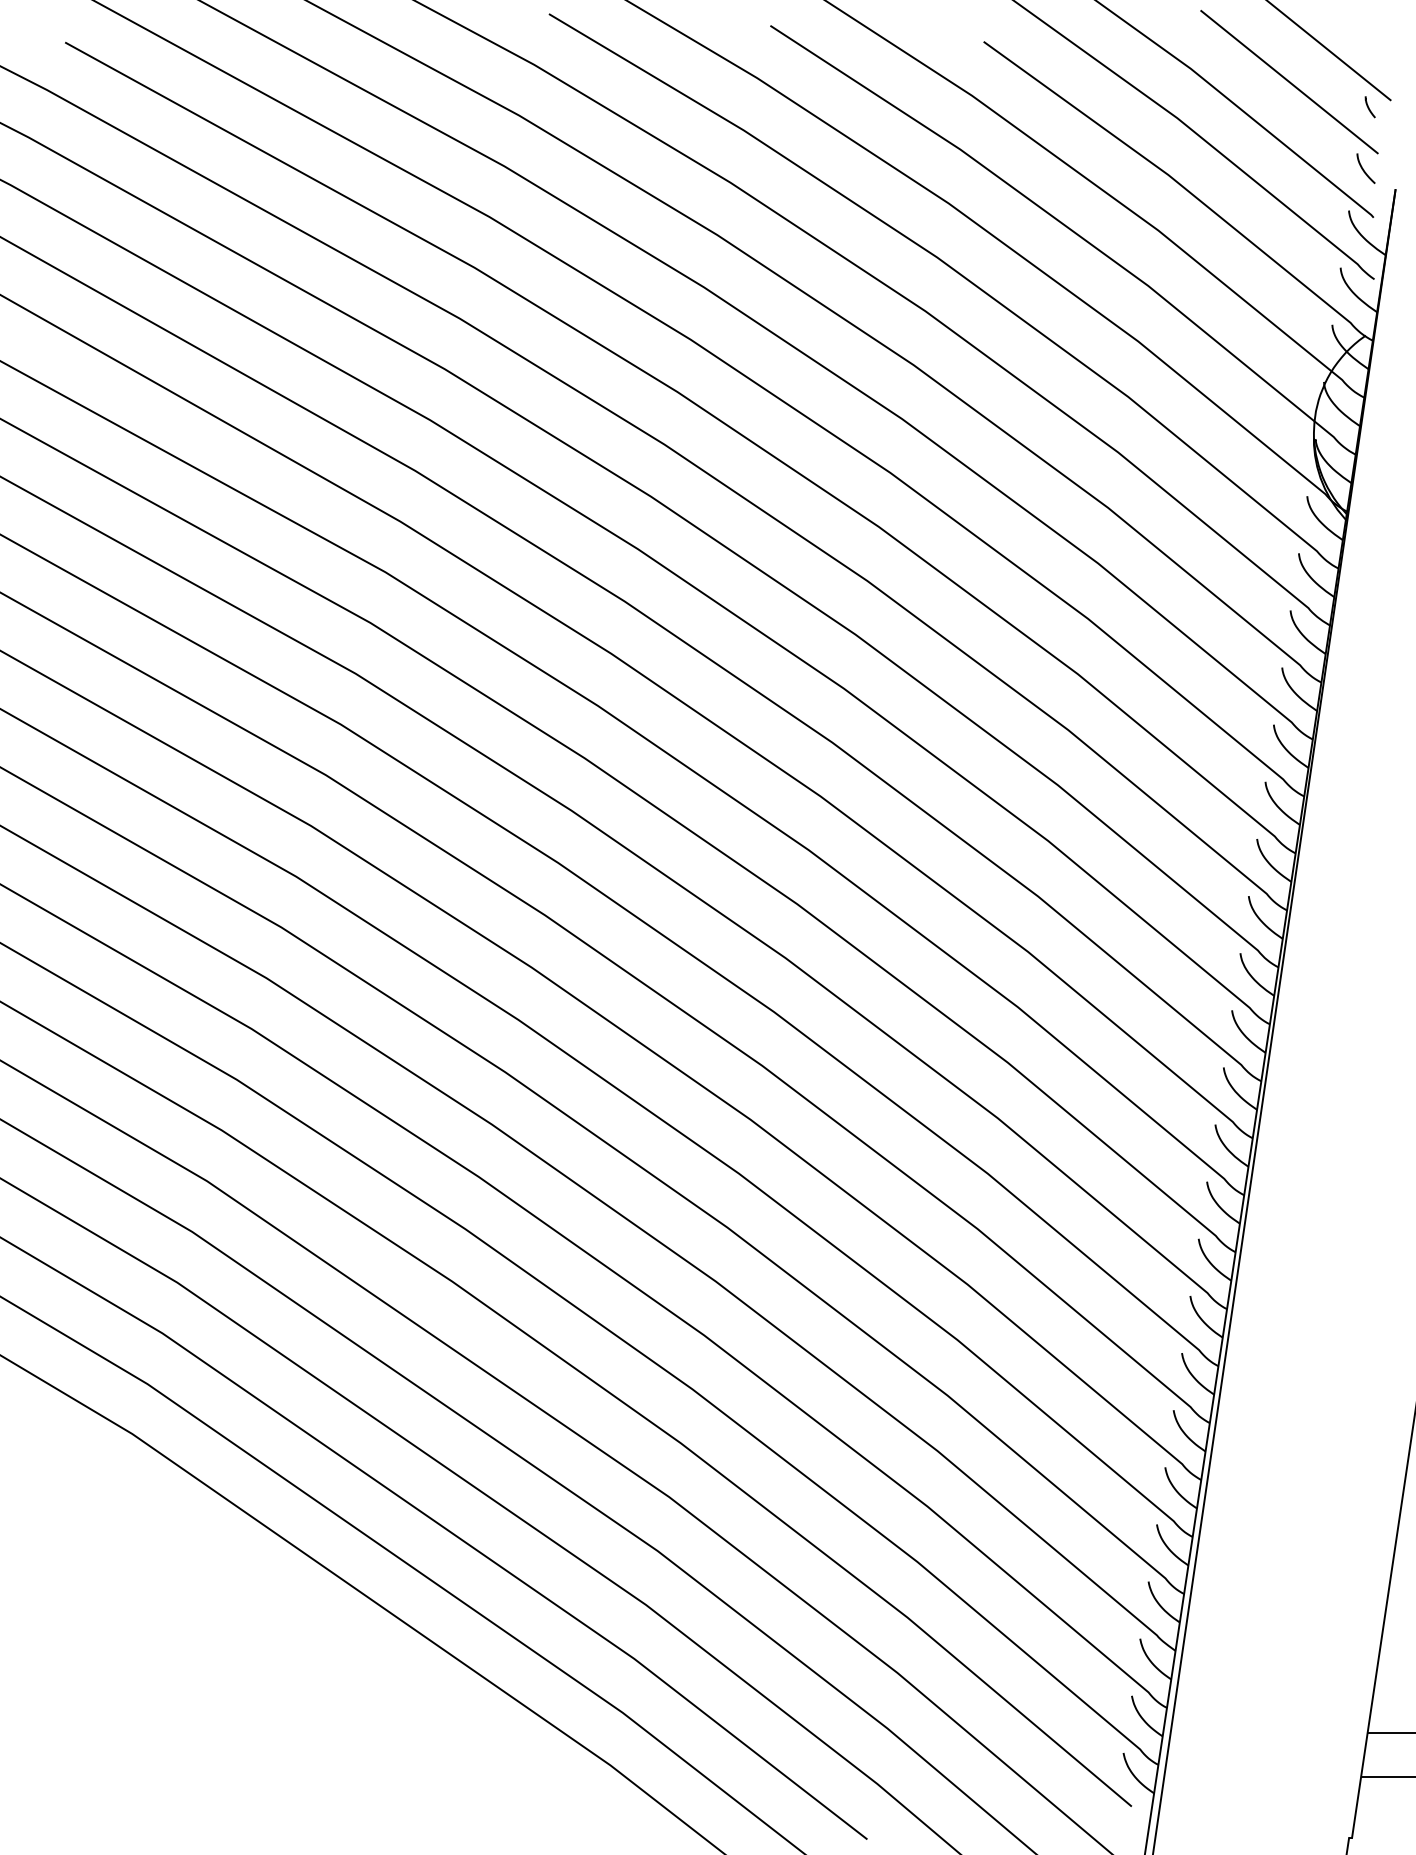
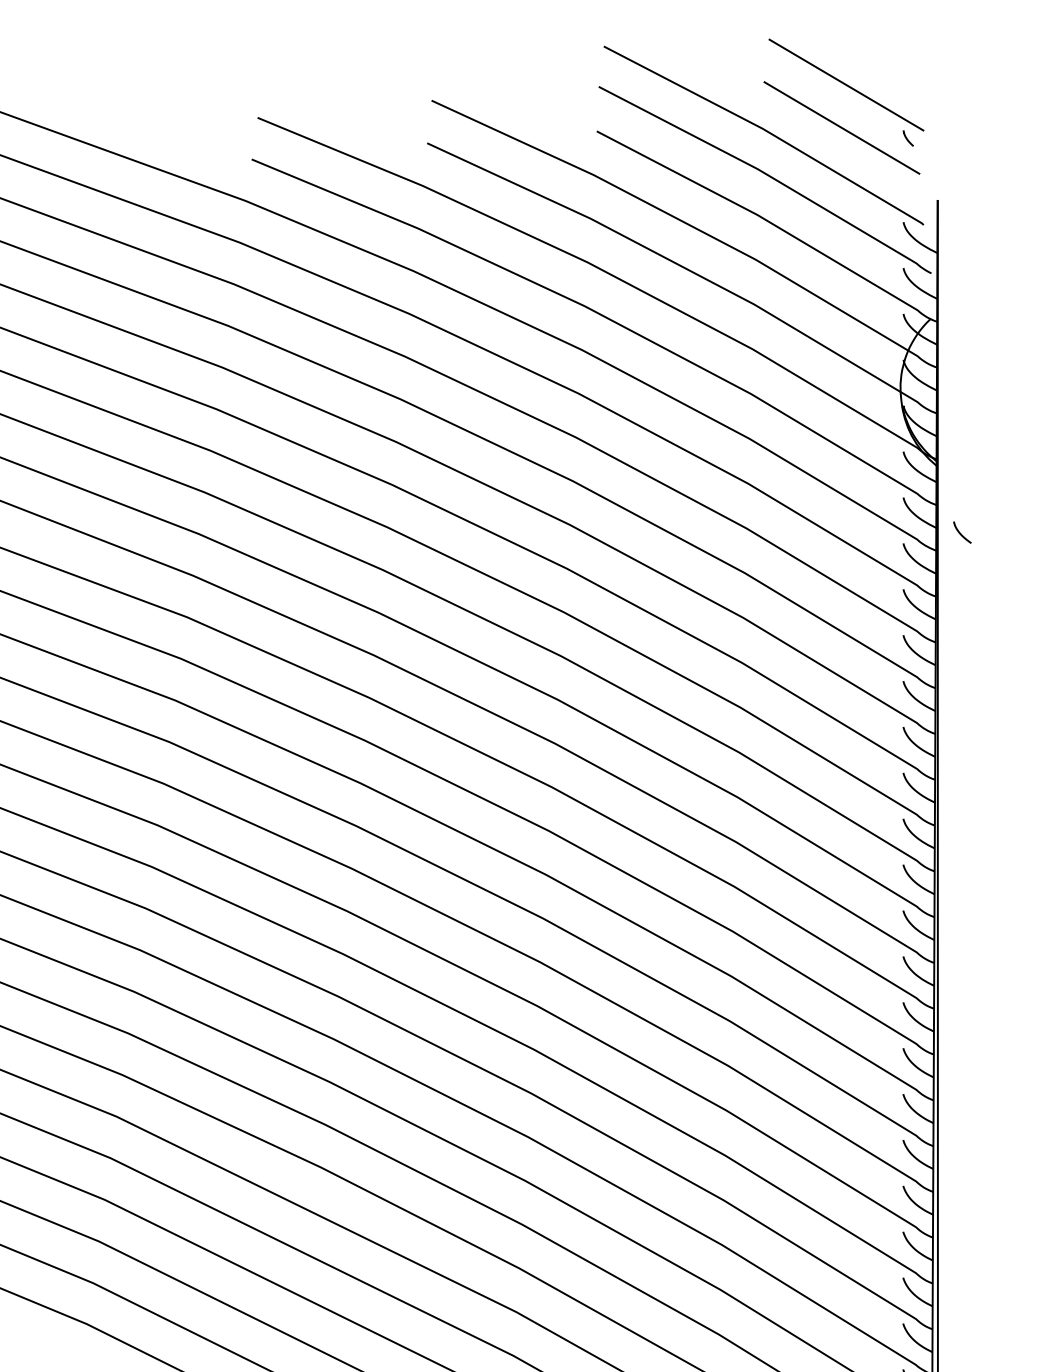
curve: (1364, 169) -> (961, 533), moved

